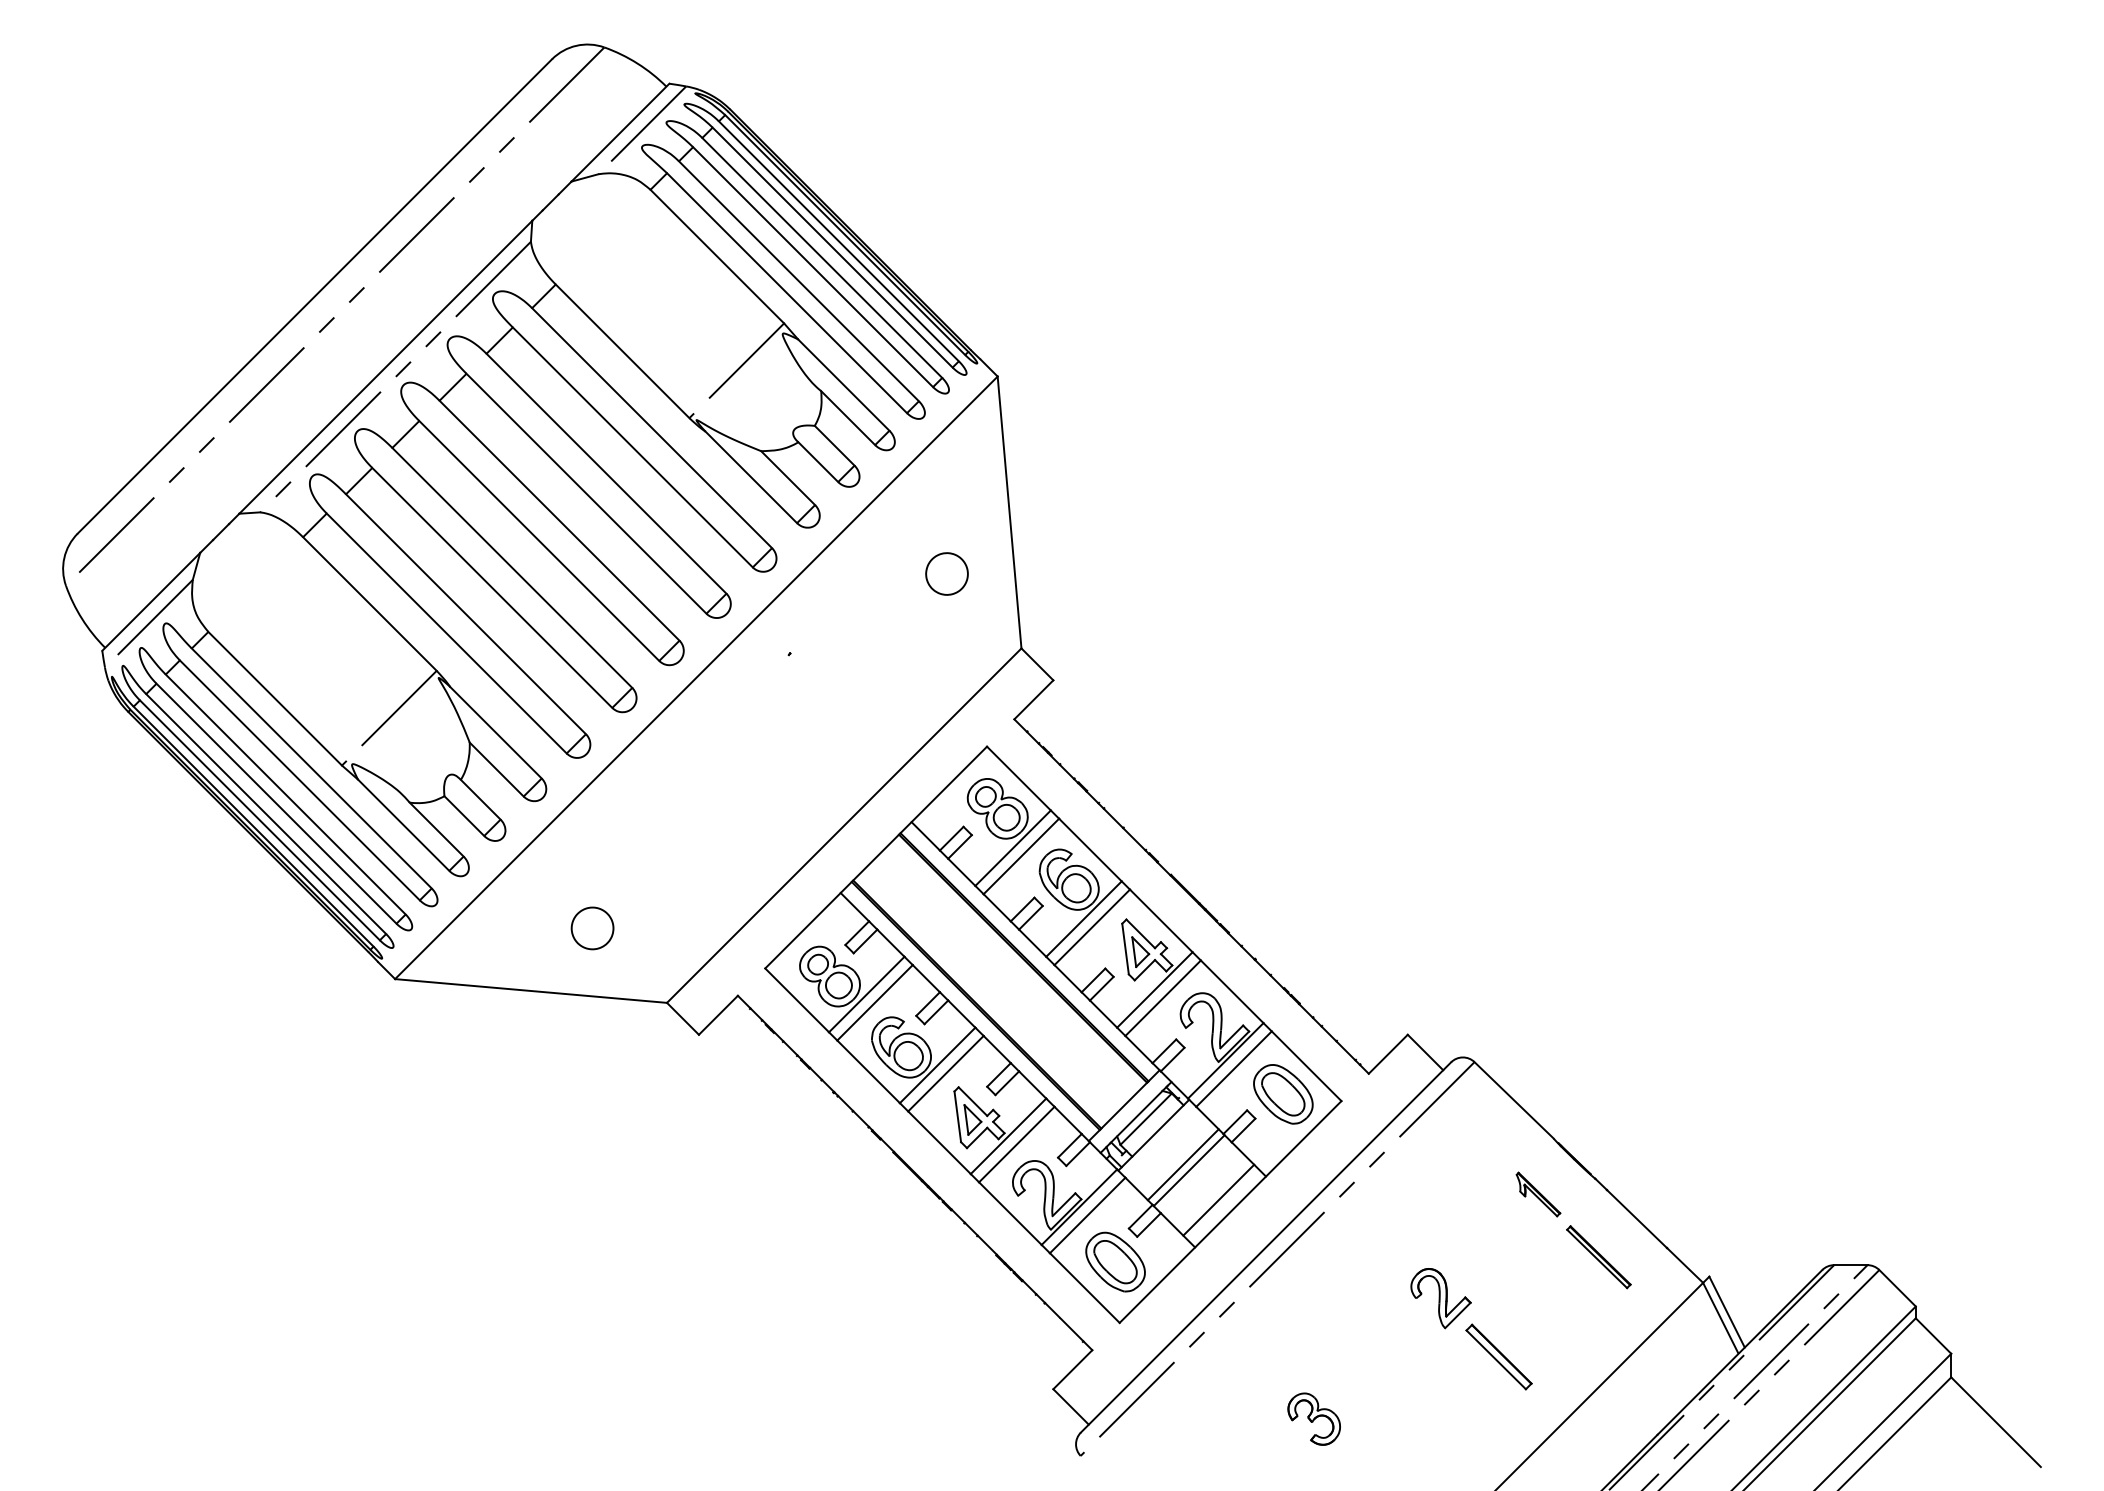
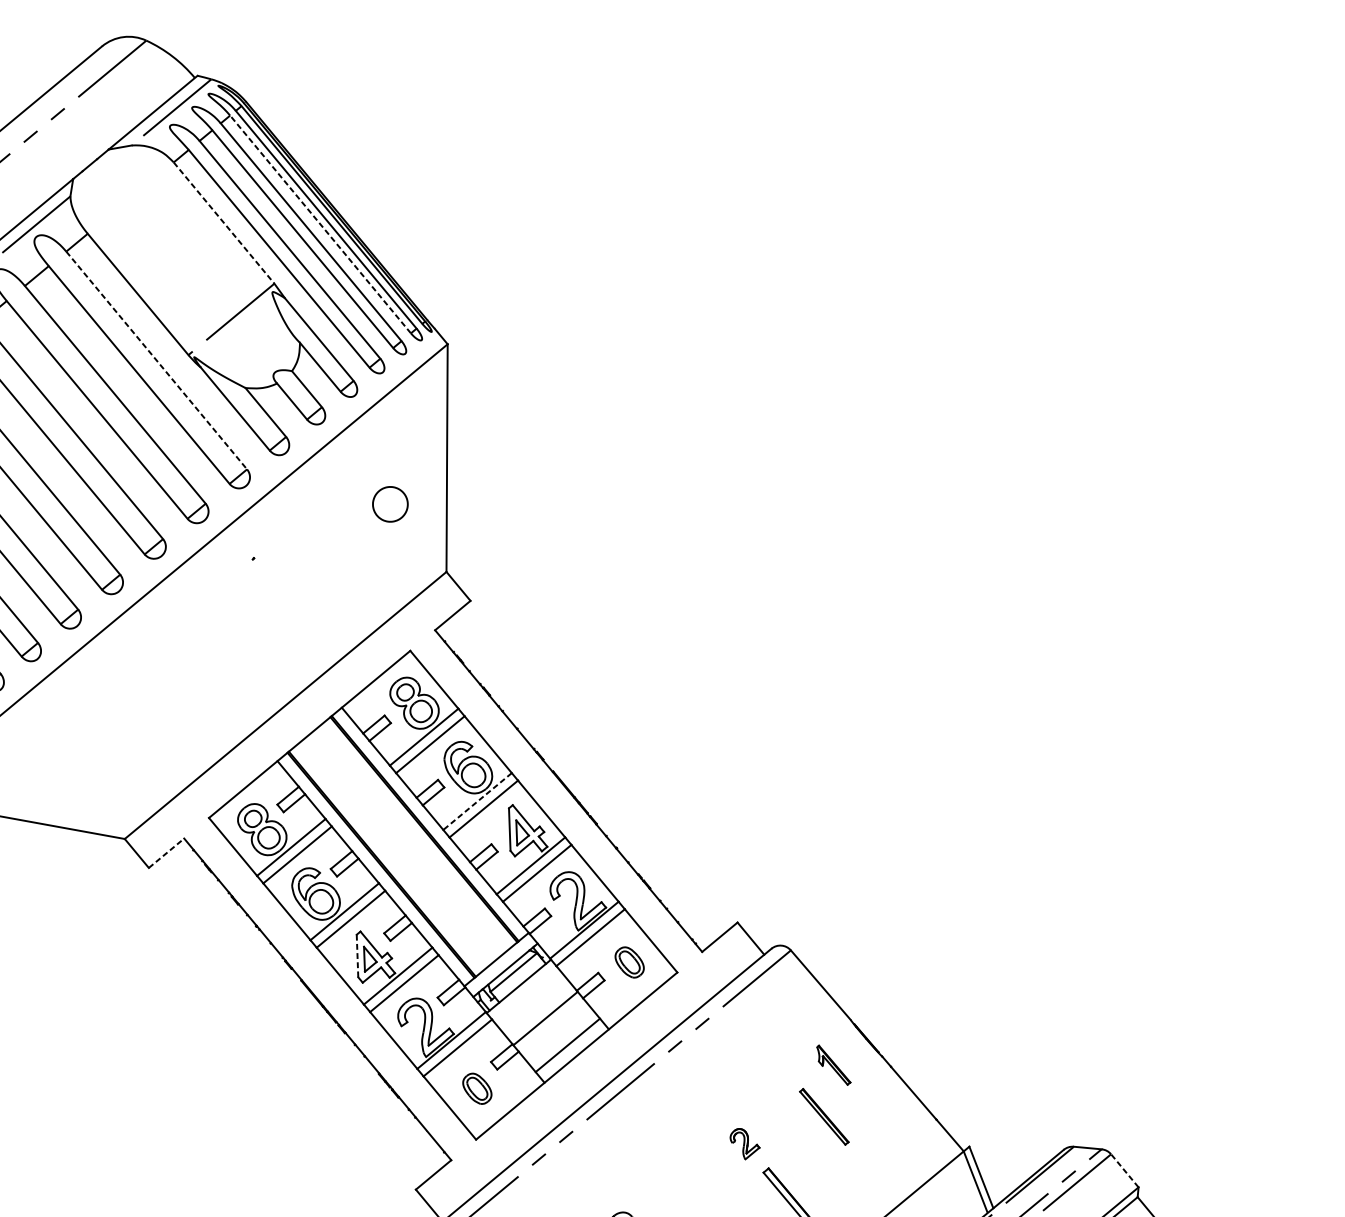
line: (832, 247) -> (320, 224), solid -> dashed
line: (717, 256) -> (224, 222), solid -> dashed
line: (652, 428) -> (157, 360), solid -> dashed
line: (1083, 919) -> (477, 801), solid -> dashed
part: (592, 928) -> (68, 771), removed
line: (718, 1015) -> (166, 853), solid -> dashed
part: (1283, 1094) -> (629, 962), size x0.6
line: (957, 1116) -> (357, 955), solid -> dashed
line: (1182, 1164) -> (540, 1012), removed
part: (1598, 1257) -> (824, 1117), moved
part: (1115, 1261) -> (477, 1088), size x0.6
line: (1897, 1288) -> (1124, 1171), solid -> dashed
part: (1440, 1298) -> (744, 1144), size x0.6

